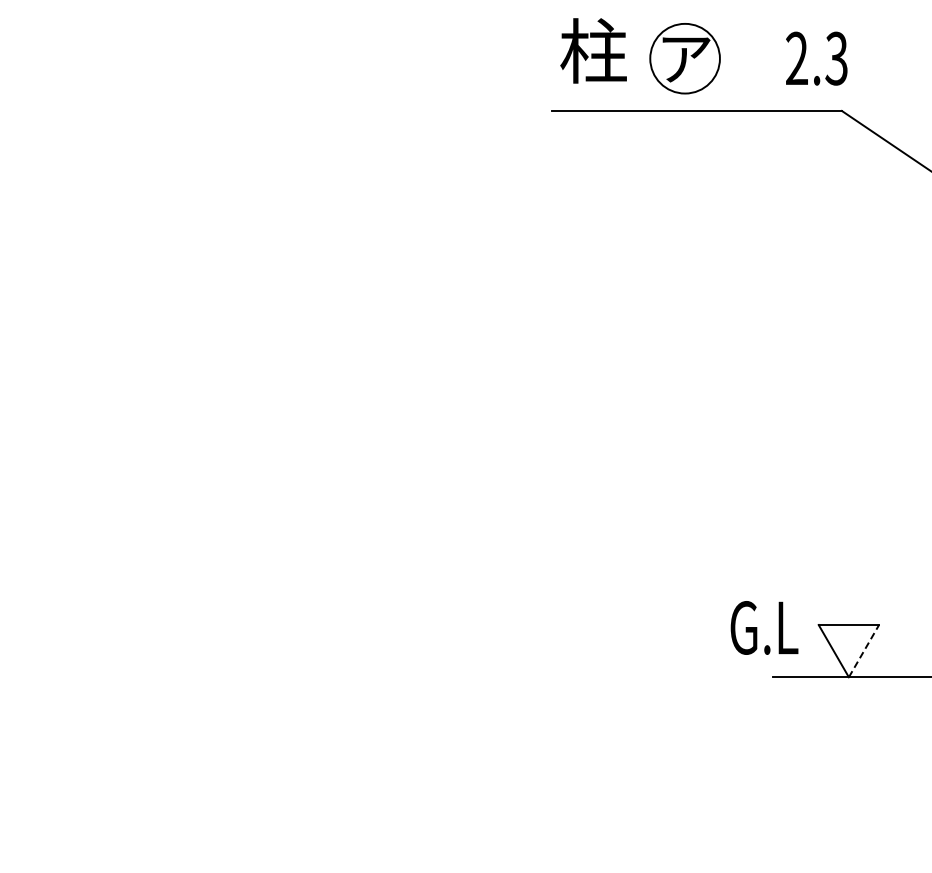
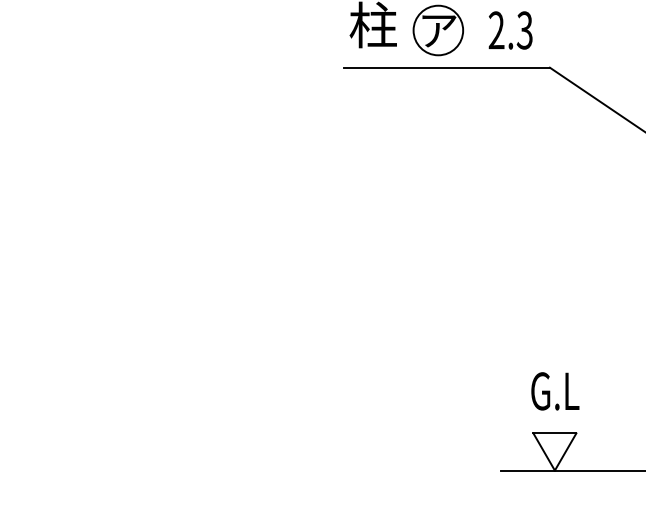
text: (816, 58) -> (510, 30), moved
text: (764, 627) -> (555, 391), moved
line: (864, 650) -> (566, 451), dashed -> solid

